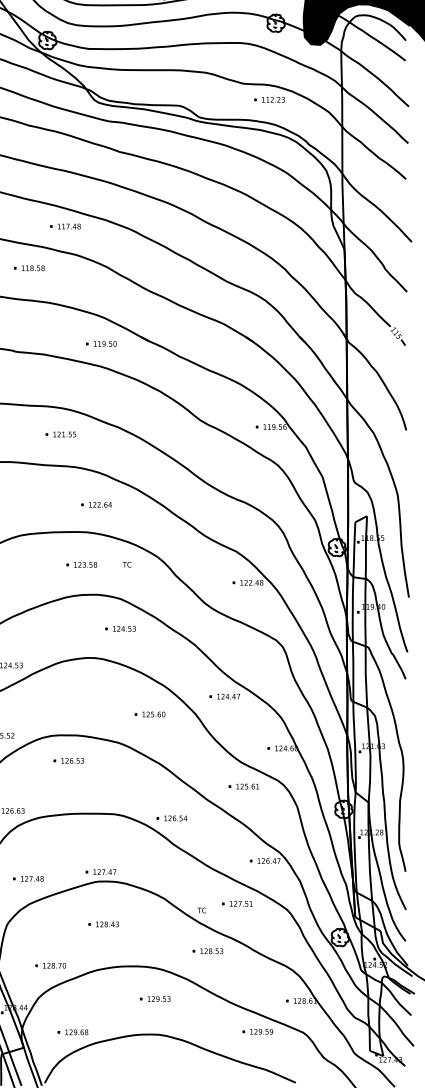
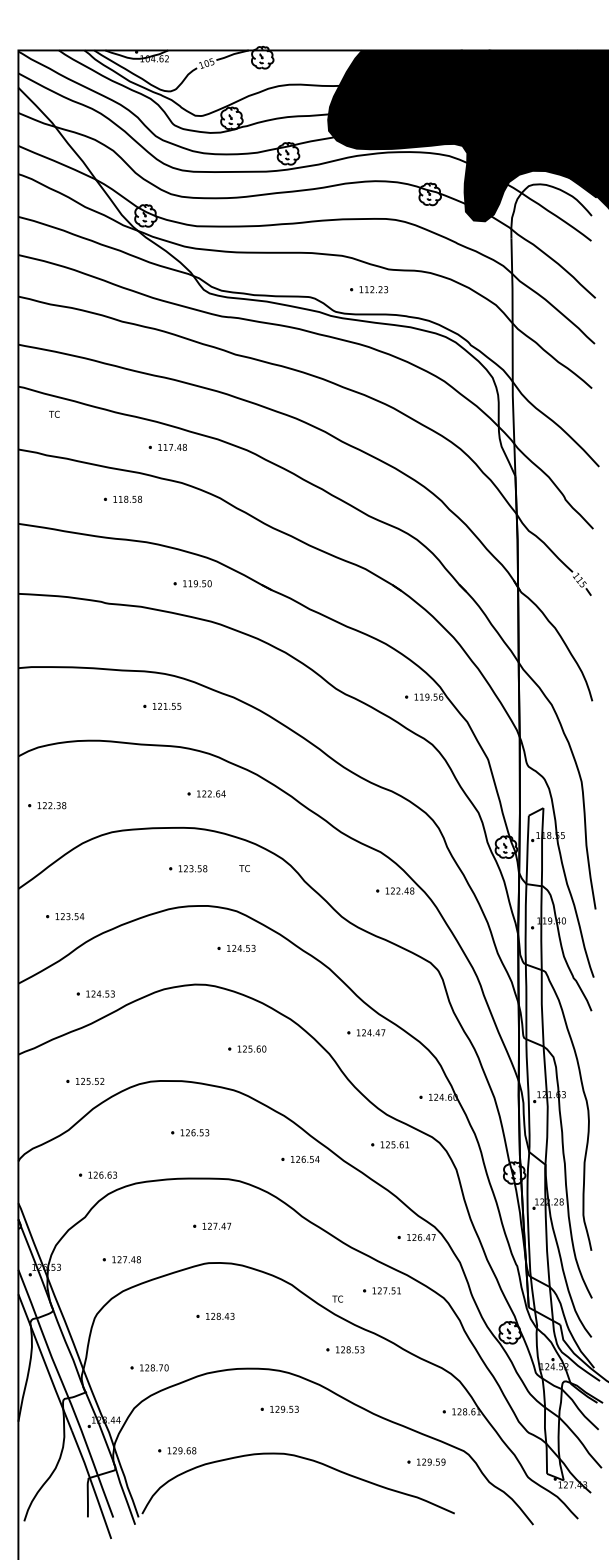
part: (269, 99) -> (369, 289), moved
part: (101, 343) -> (192, 583), moved
part: (150, 714) -> (247, 1048), moved
part: (69, 760) -> (190, 1132), moved
part: (171, 817) -> (300, 1158), moved
part: (101, 871) -> (212, 1225), moved
part: (257, 1031) -> (426, 1461), moved

